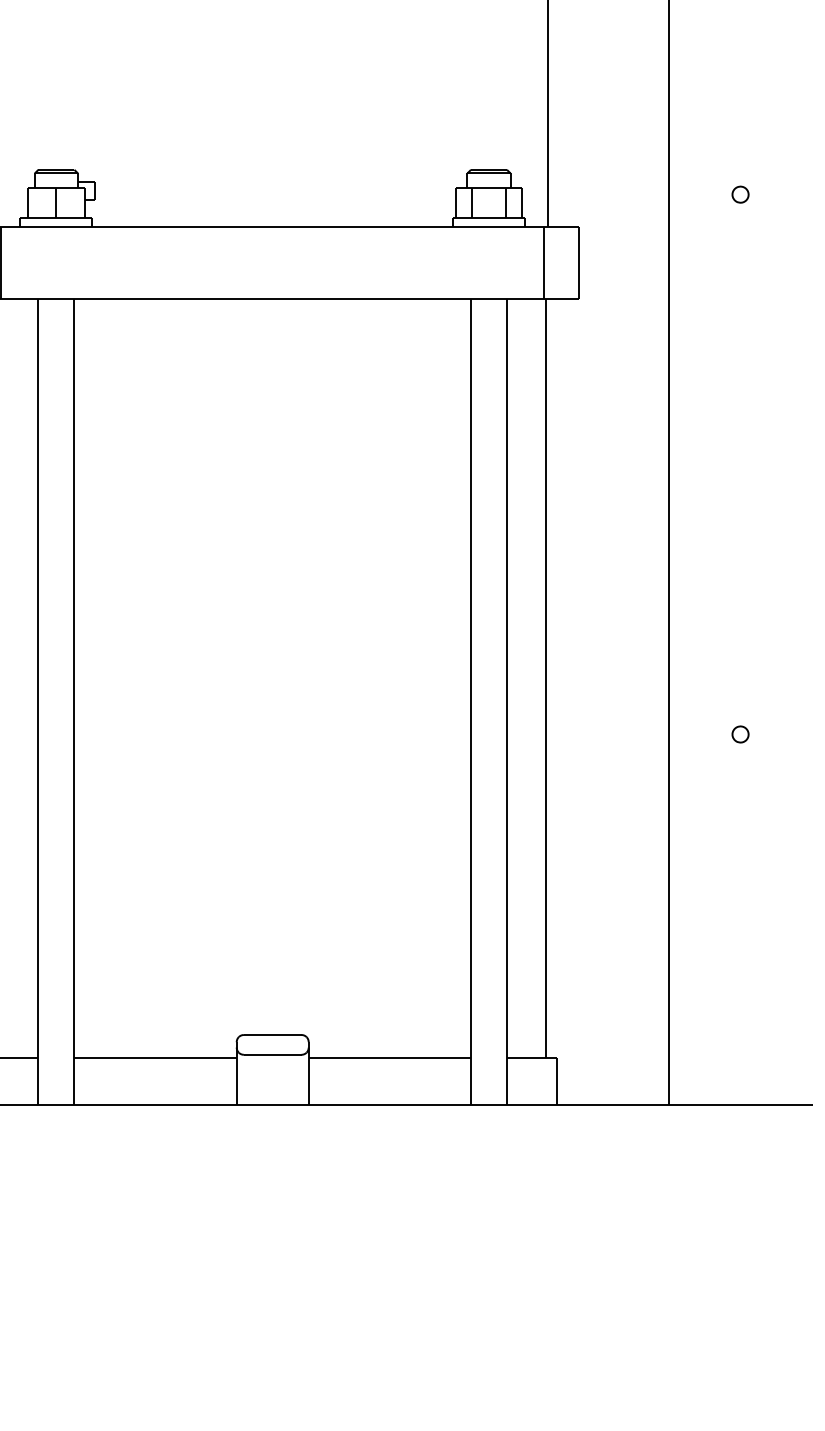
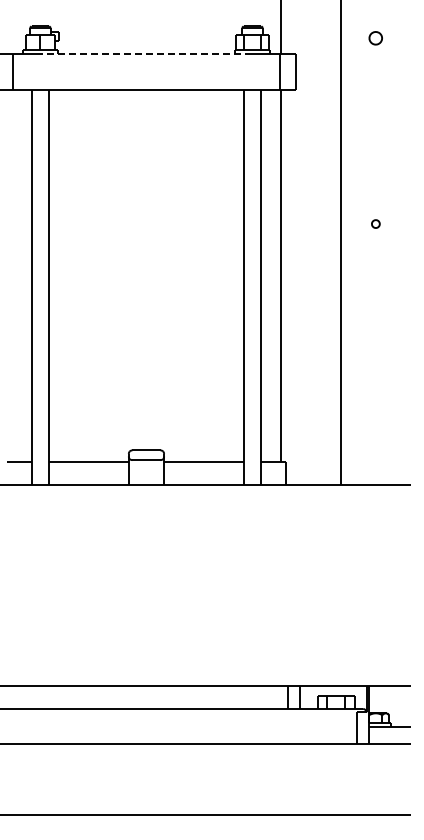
part: (739, 194) -> (375, 38), size x1.6
line: (270, 227) -> (145, 54), solid -> dashed
part: (739, 733) -> (375, 223), moved

